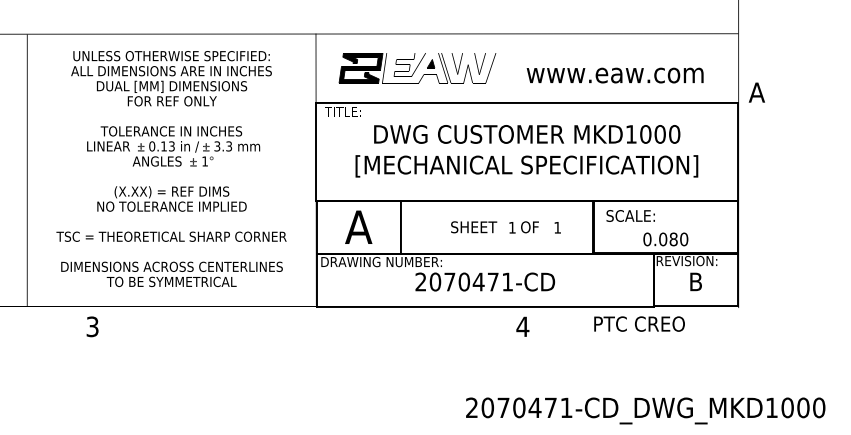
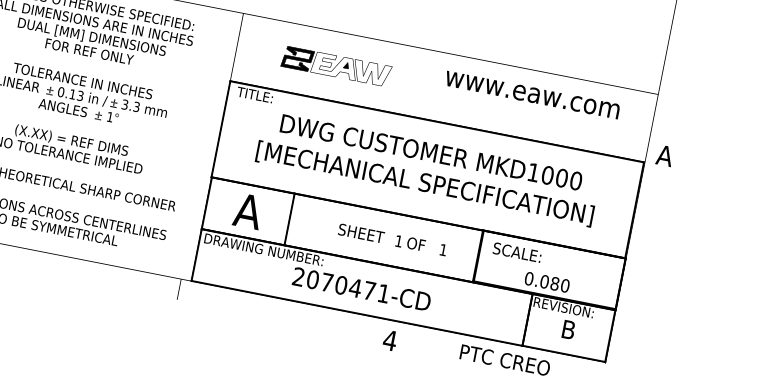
part: (417, 68) -> (336, 66), size x0.7
text: (614, 75) -> (531, 94), moved

